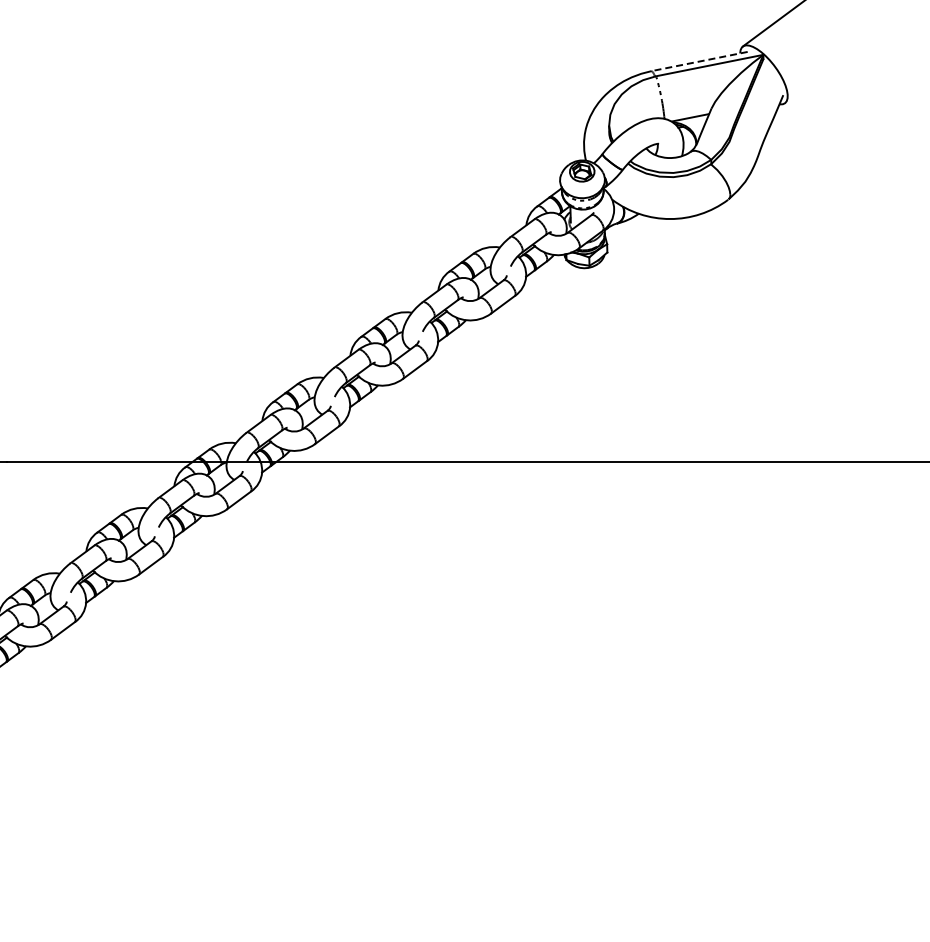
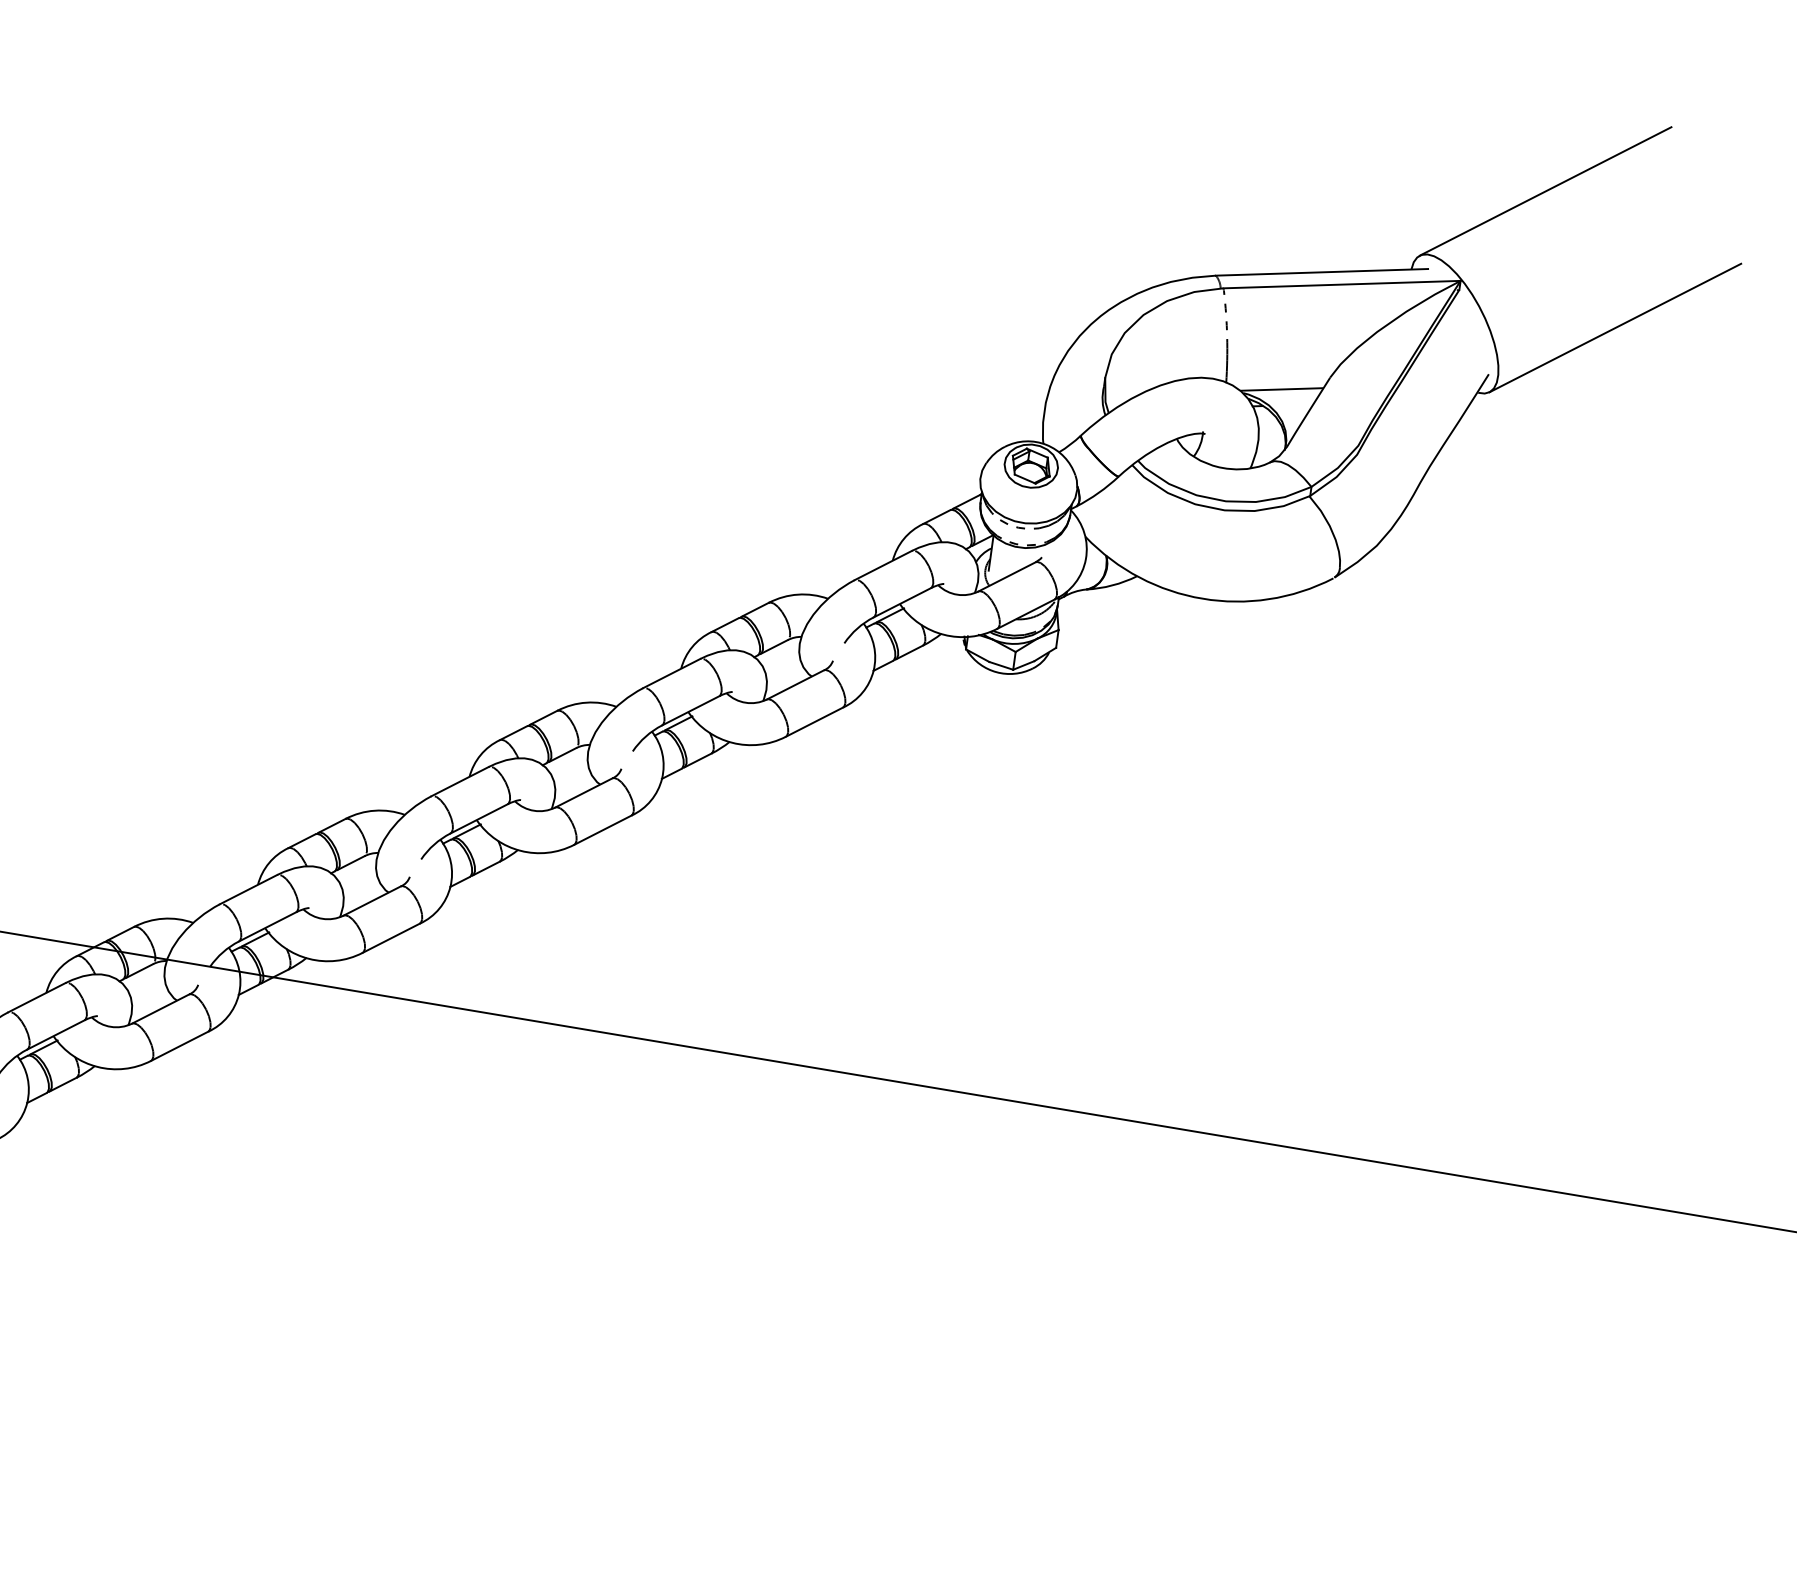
line: (699, 61) -> (1321, 272), dashed -> solid
line: (837, 64) -> (1615, 328), added

